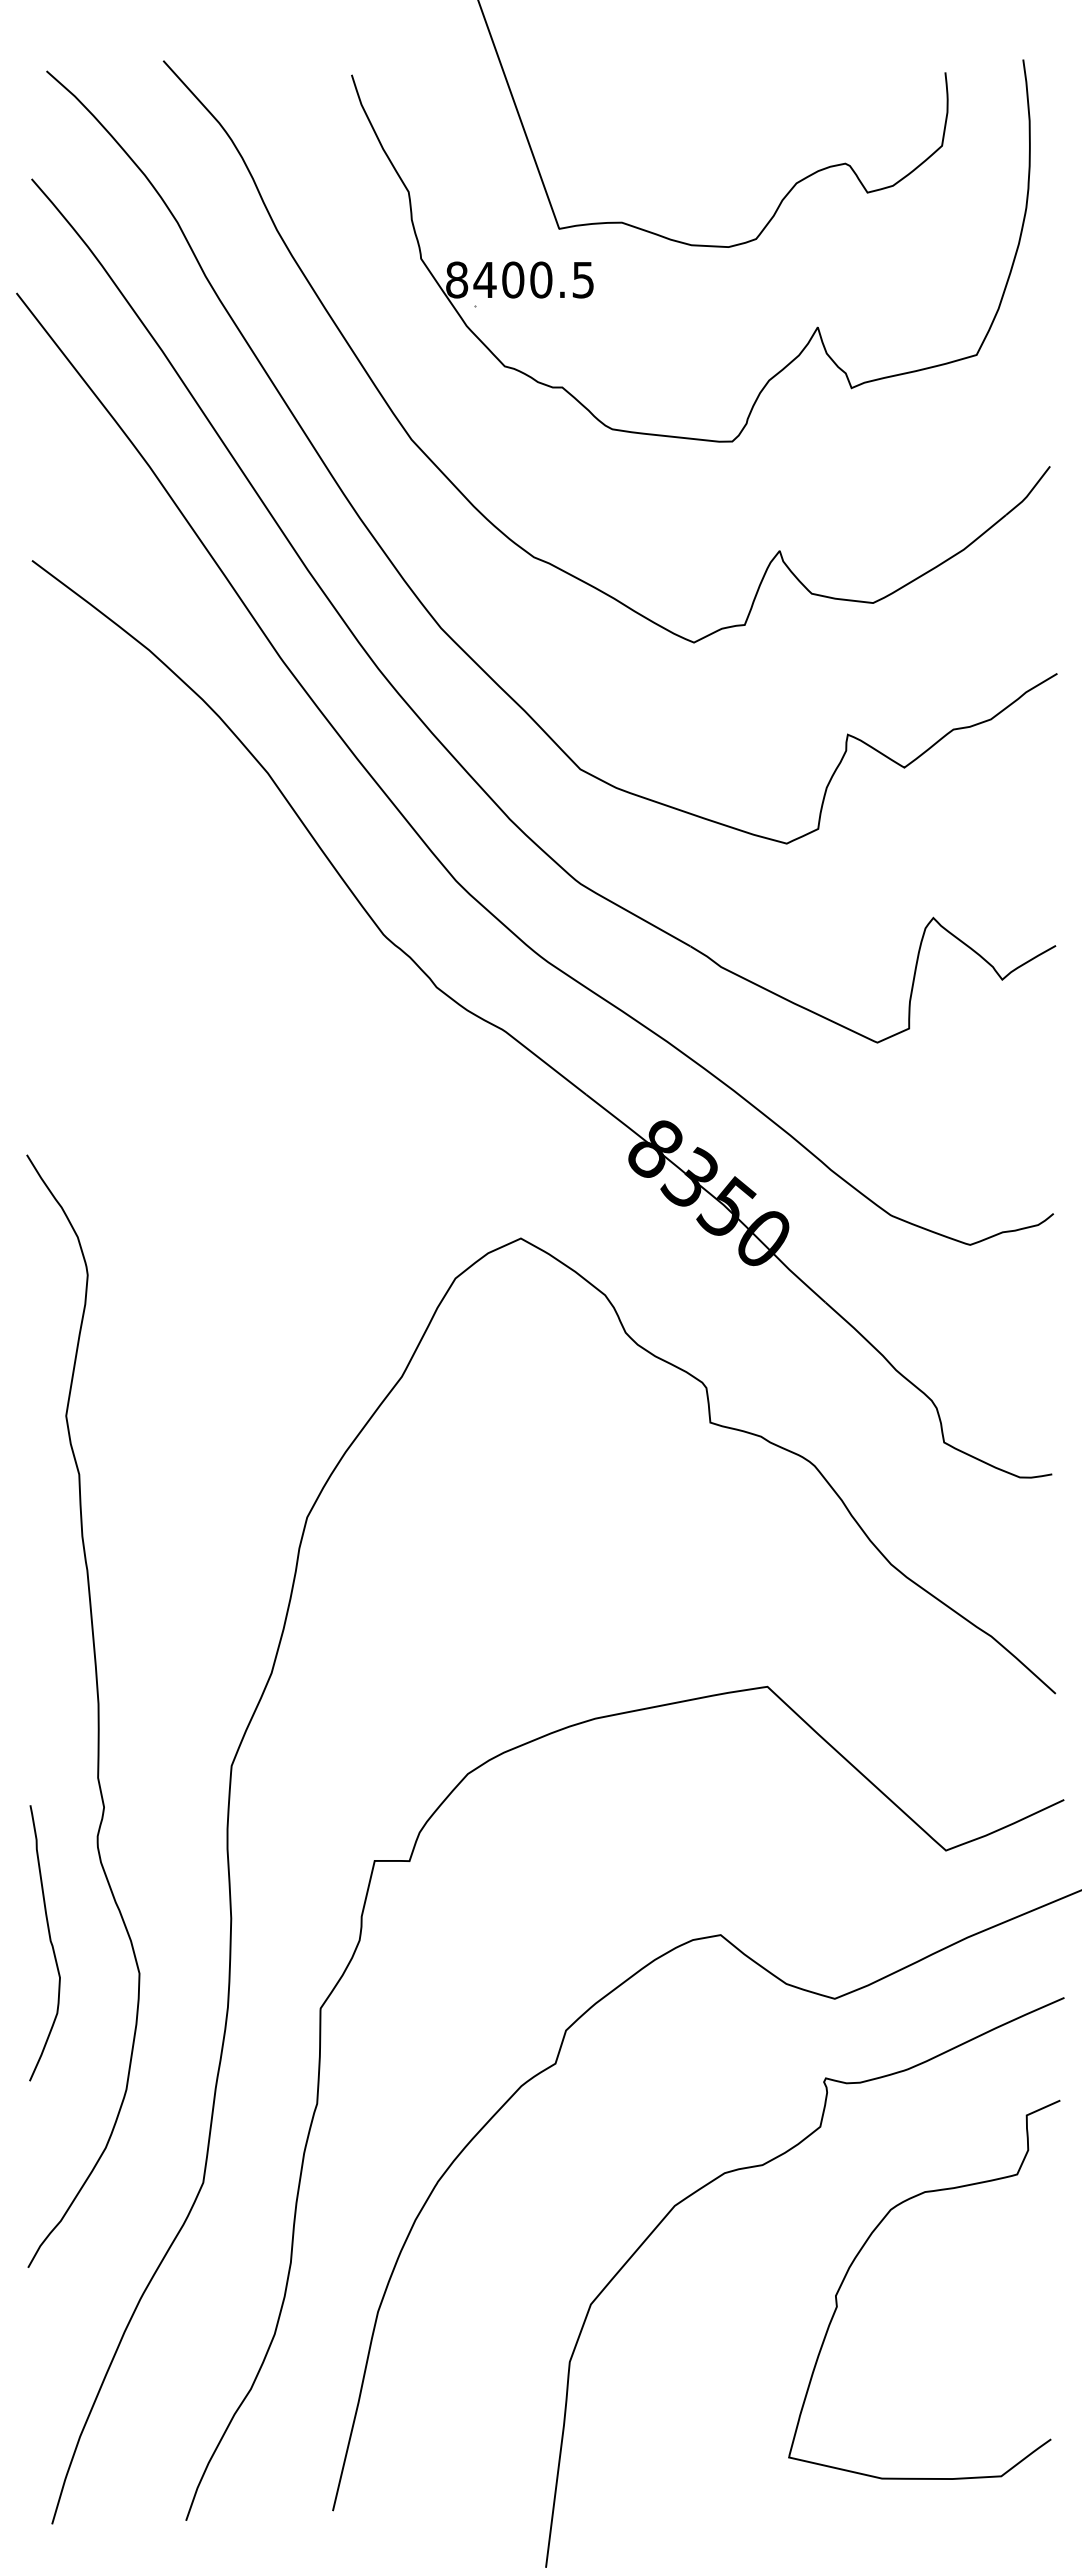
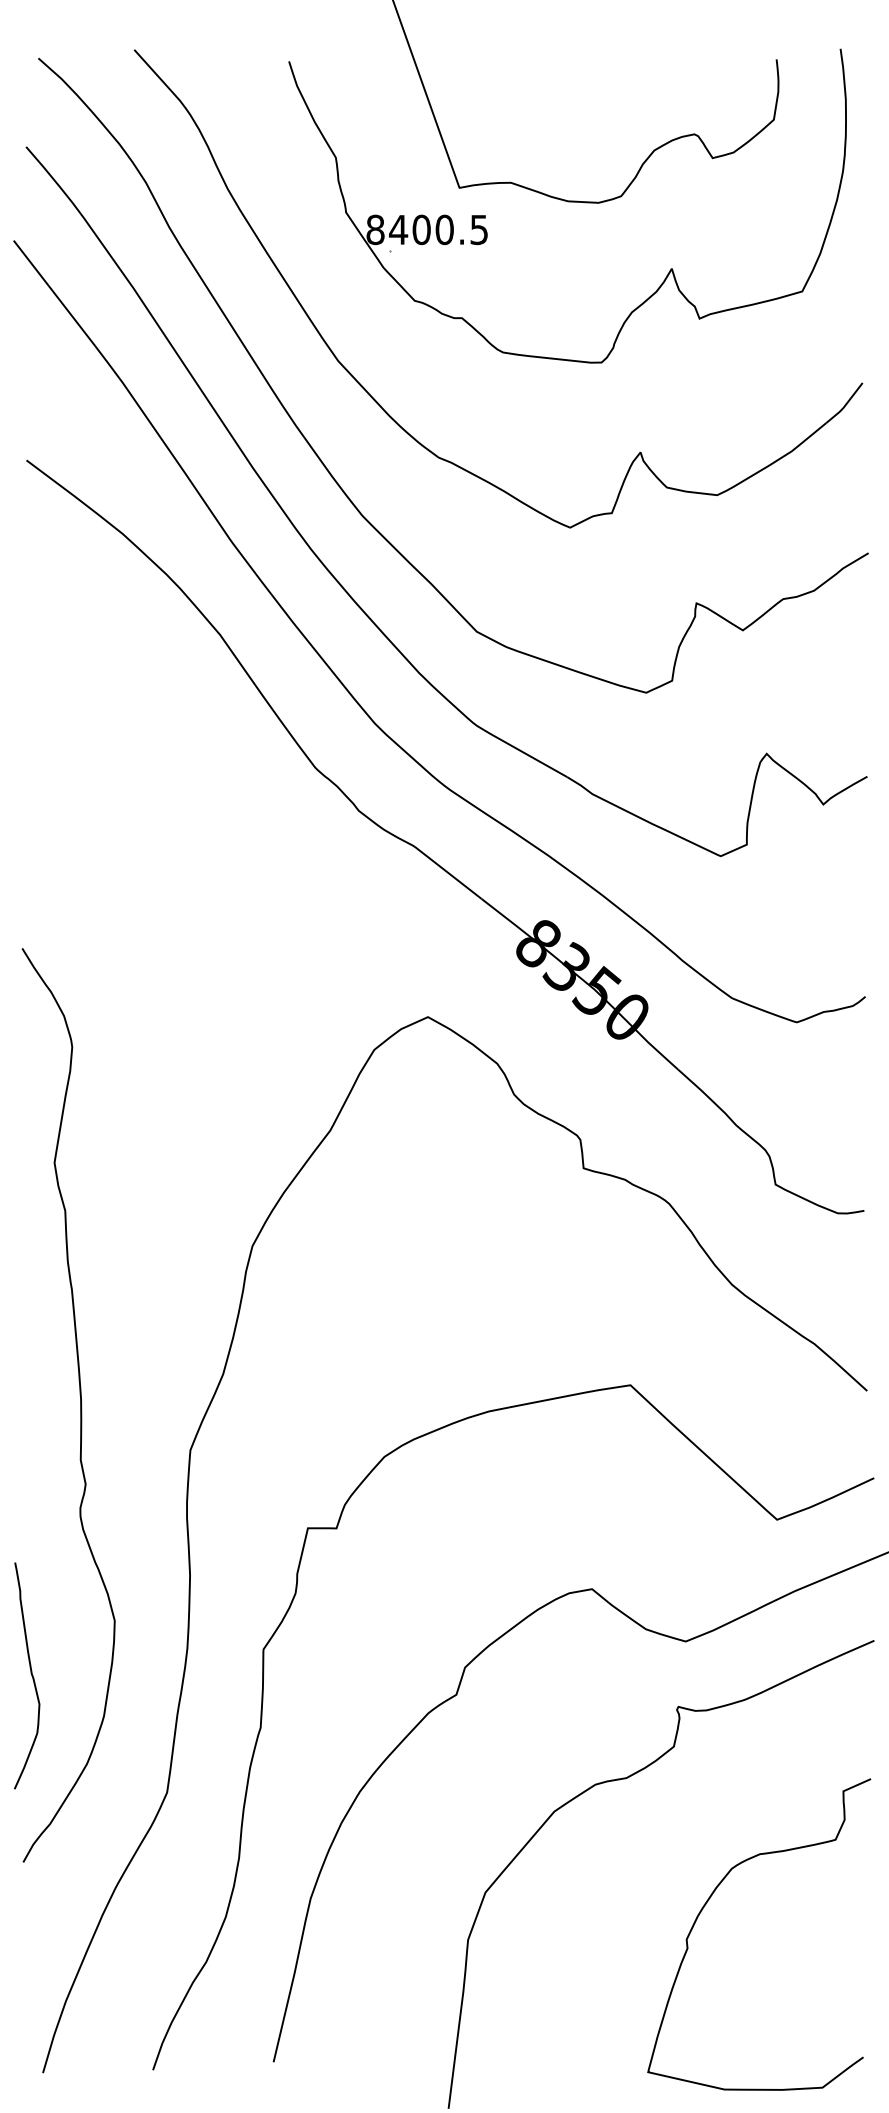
curve: (49, 1940) -> (30, 1673), moved
curve: (862, 2249) -> (708, 1901), moved

